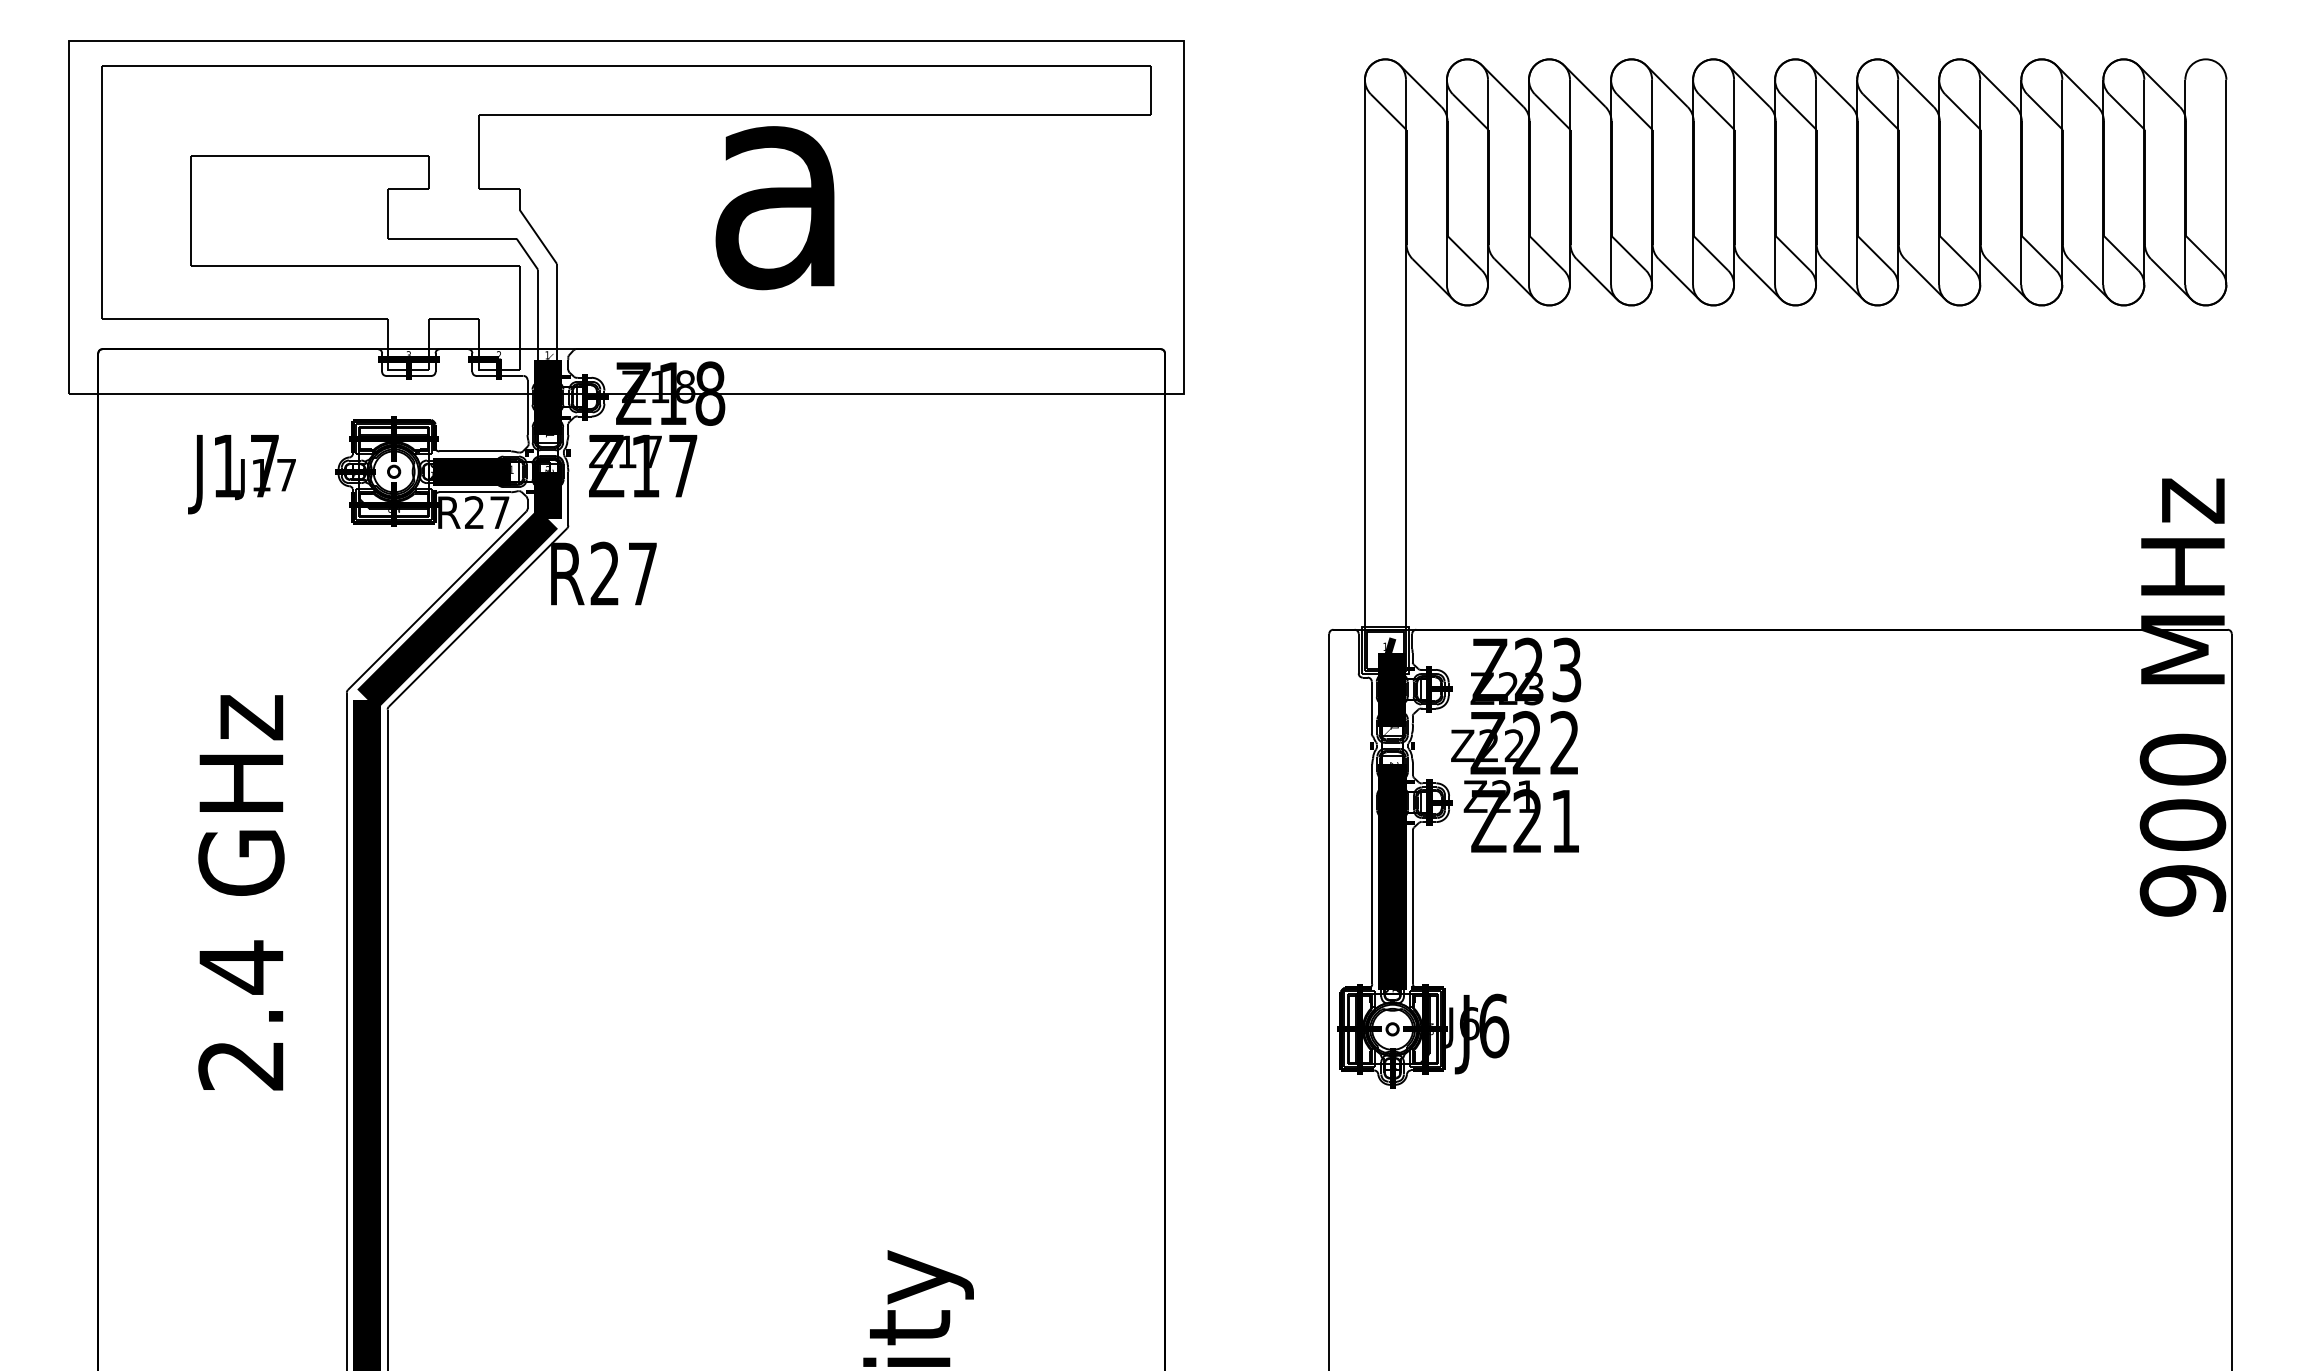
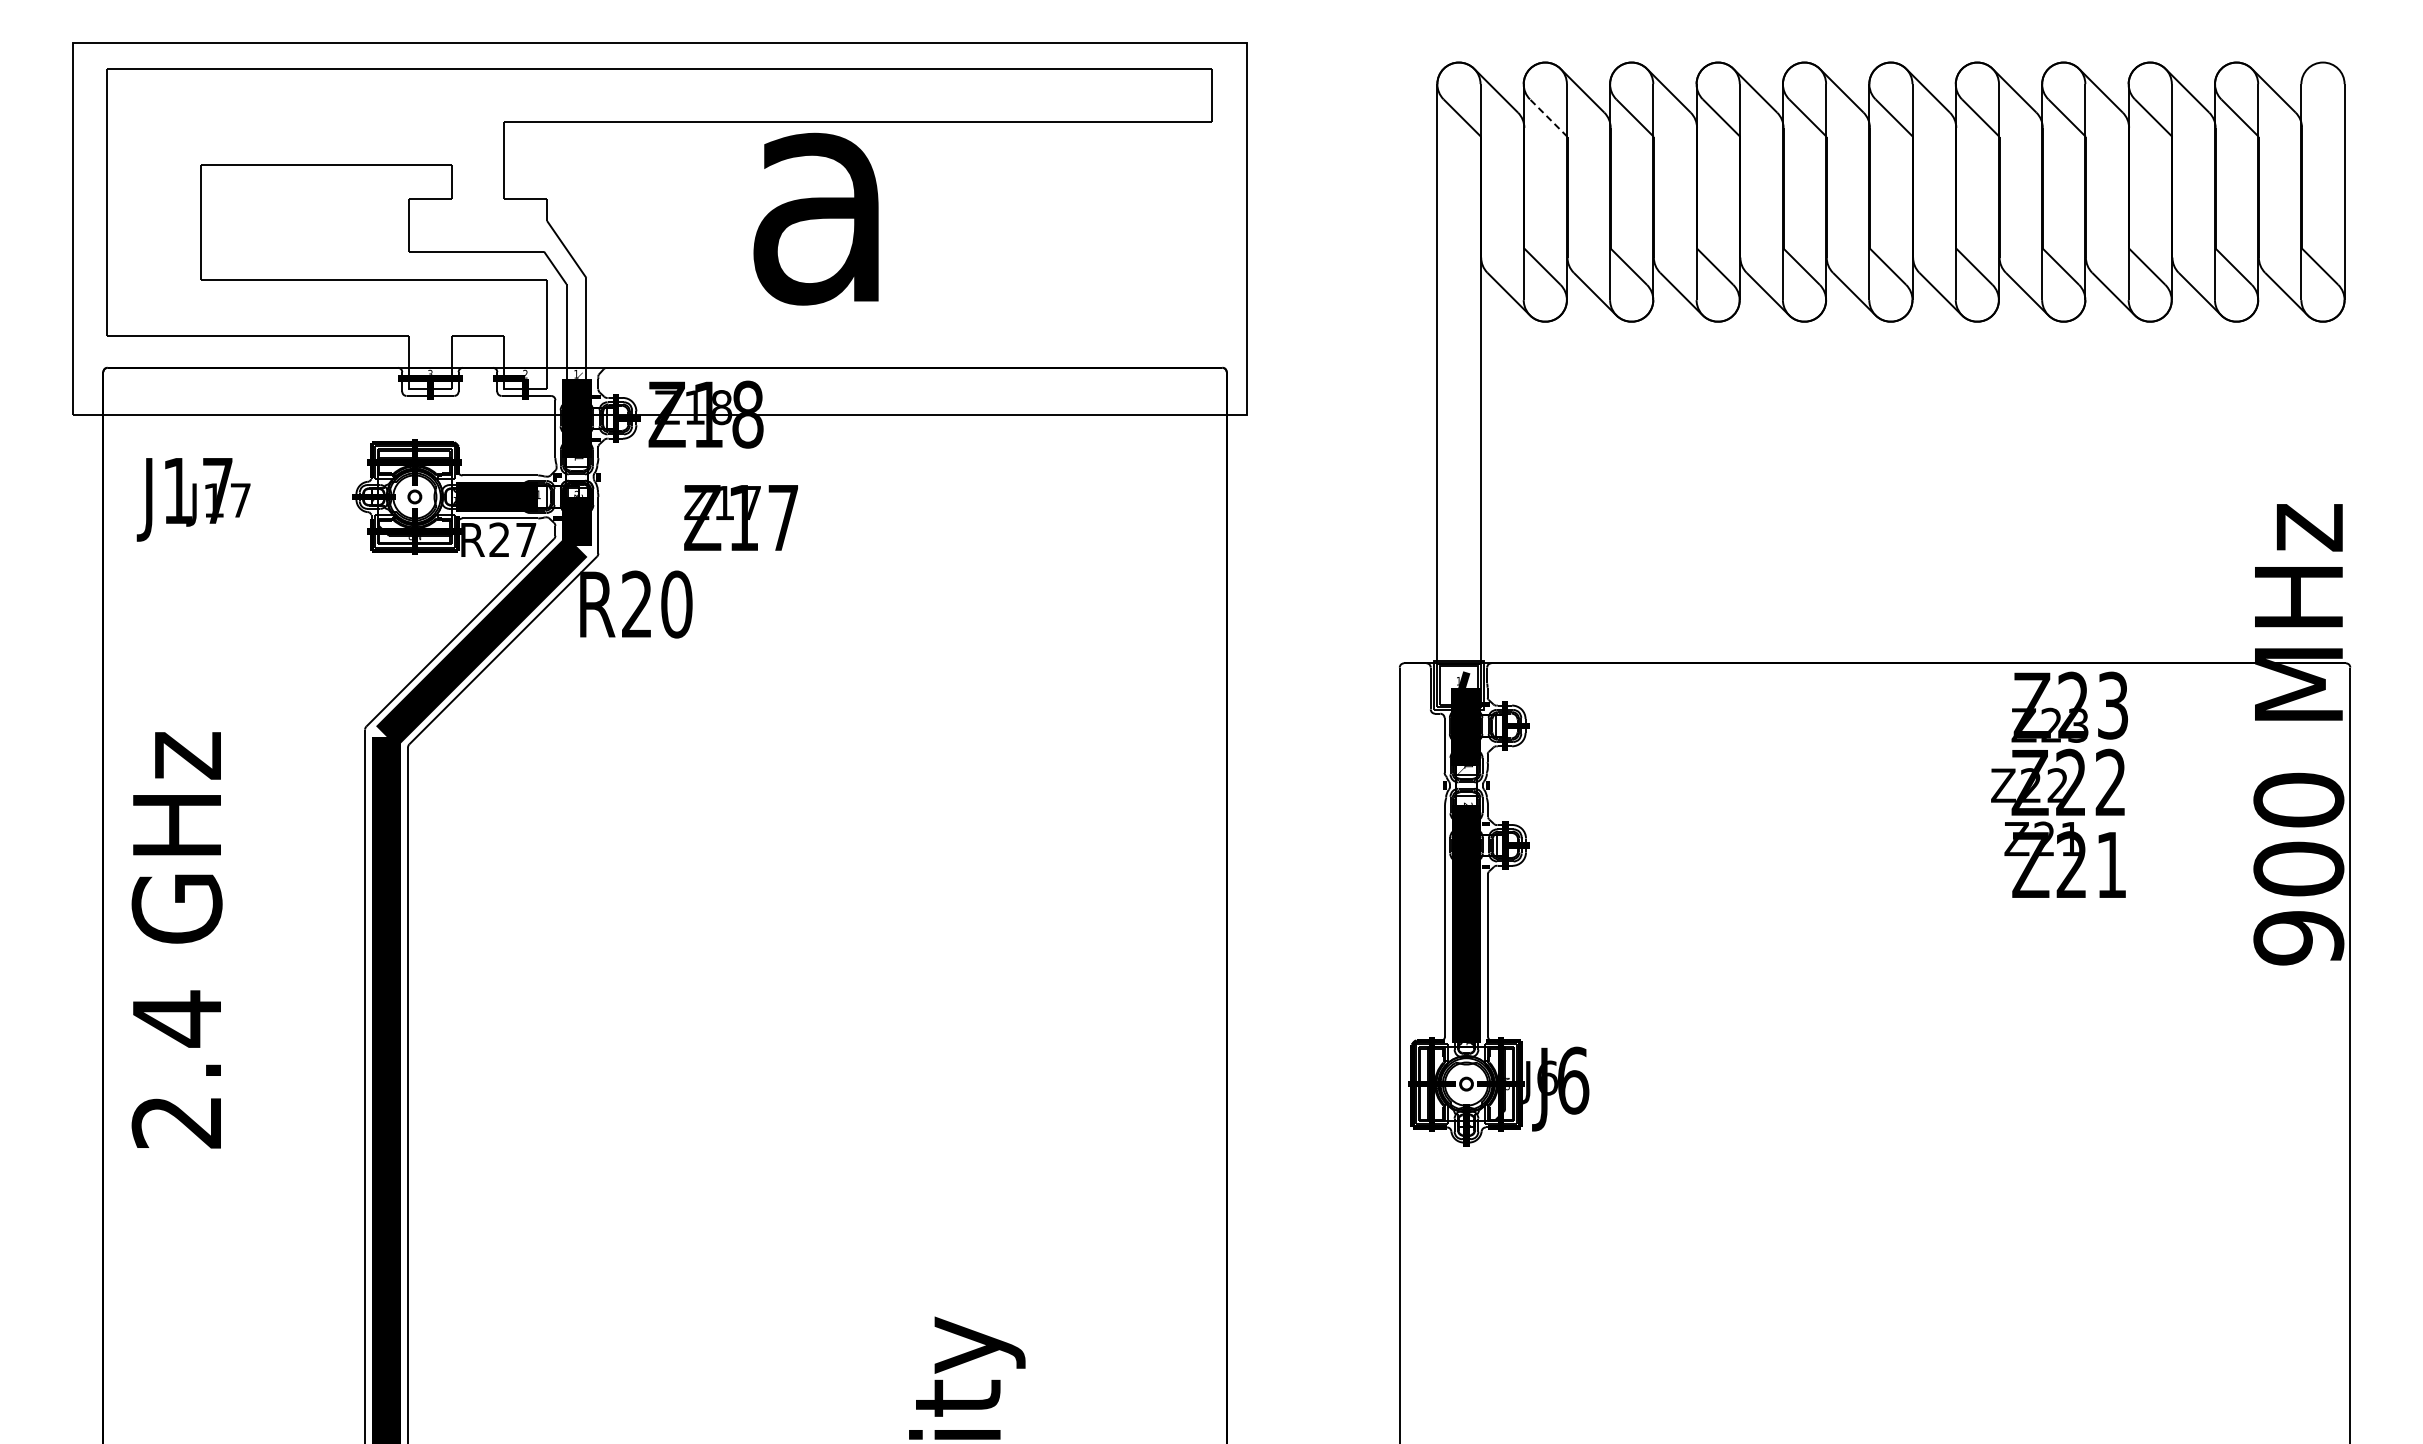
line: (1470, 111) -> (1548, 117), solid -> dashed
text: (642, 465) -> (740, 517), moved
text: (241, 474) -> (193, 499), moved
text: (642, 573) -> (676, 604), R27 -> R20
text: (1516, 744) -> (2059, 784), moved
text: (240, 892) -> (176, 940), moved

